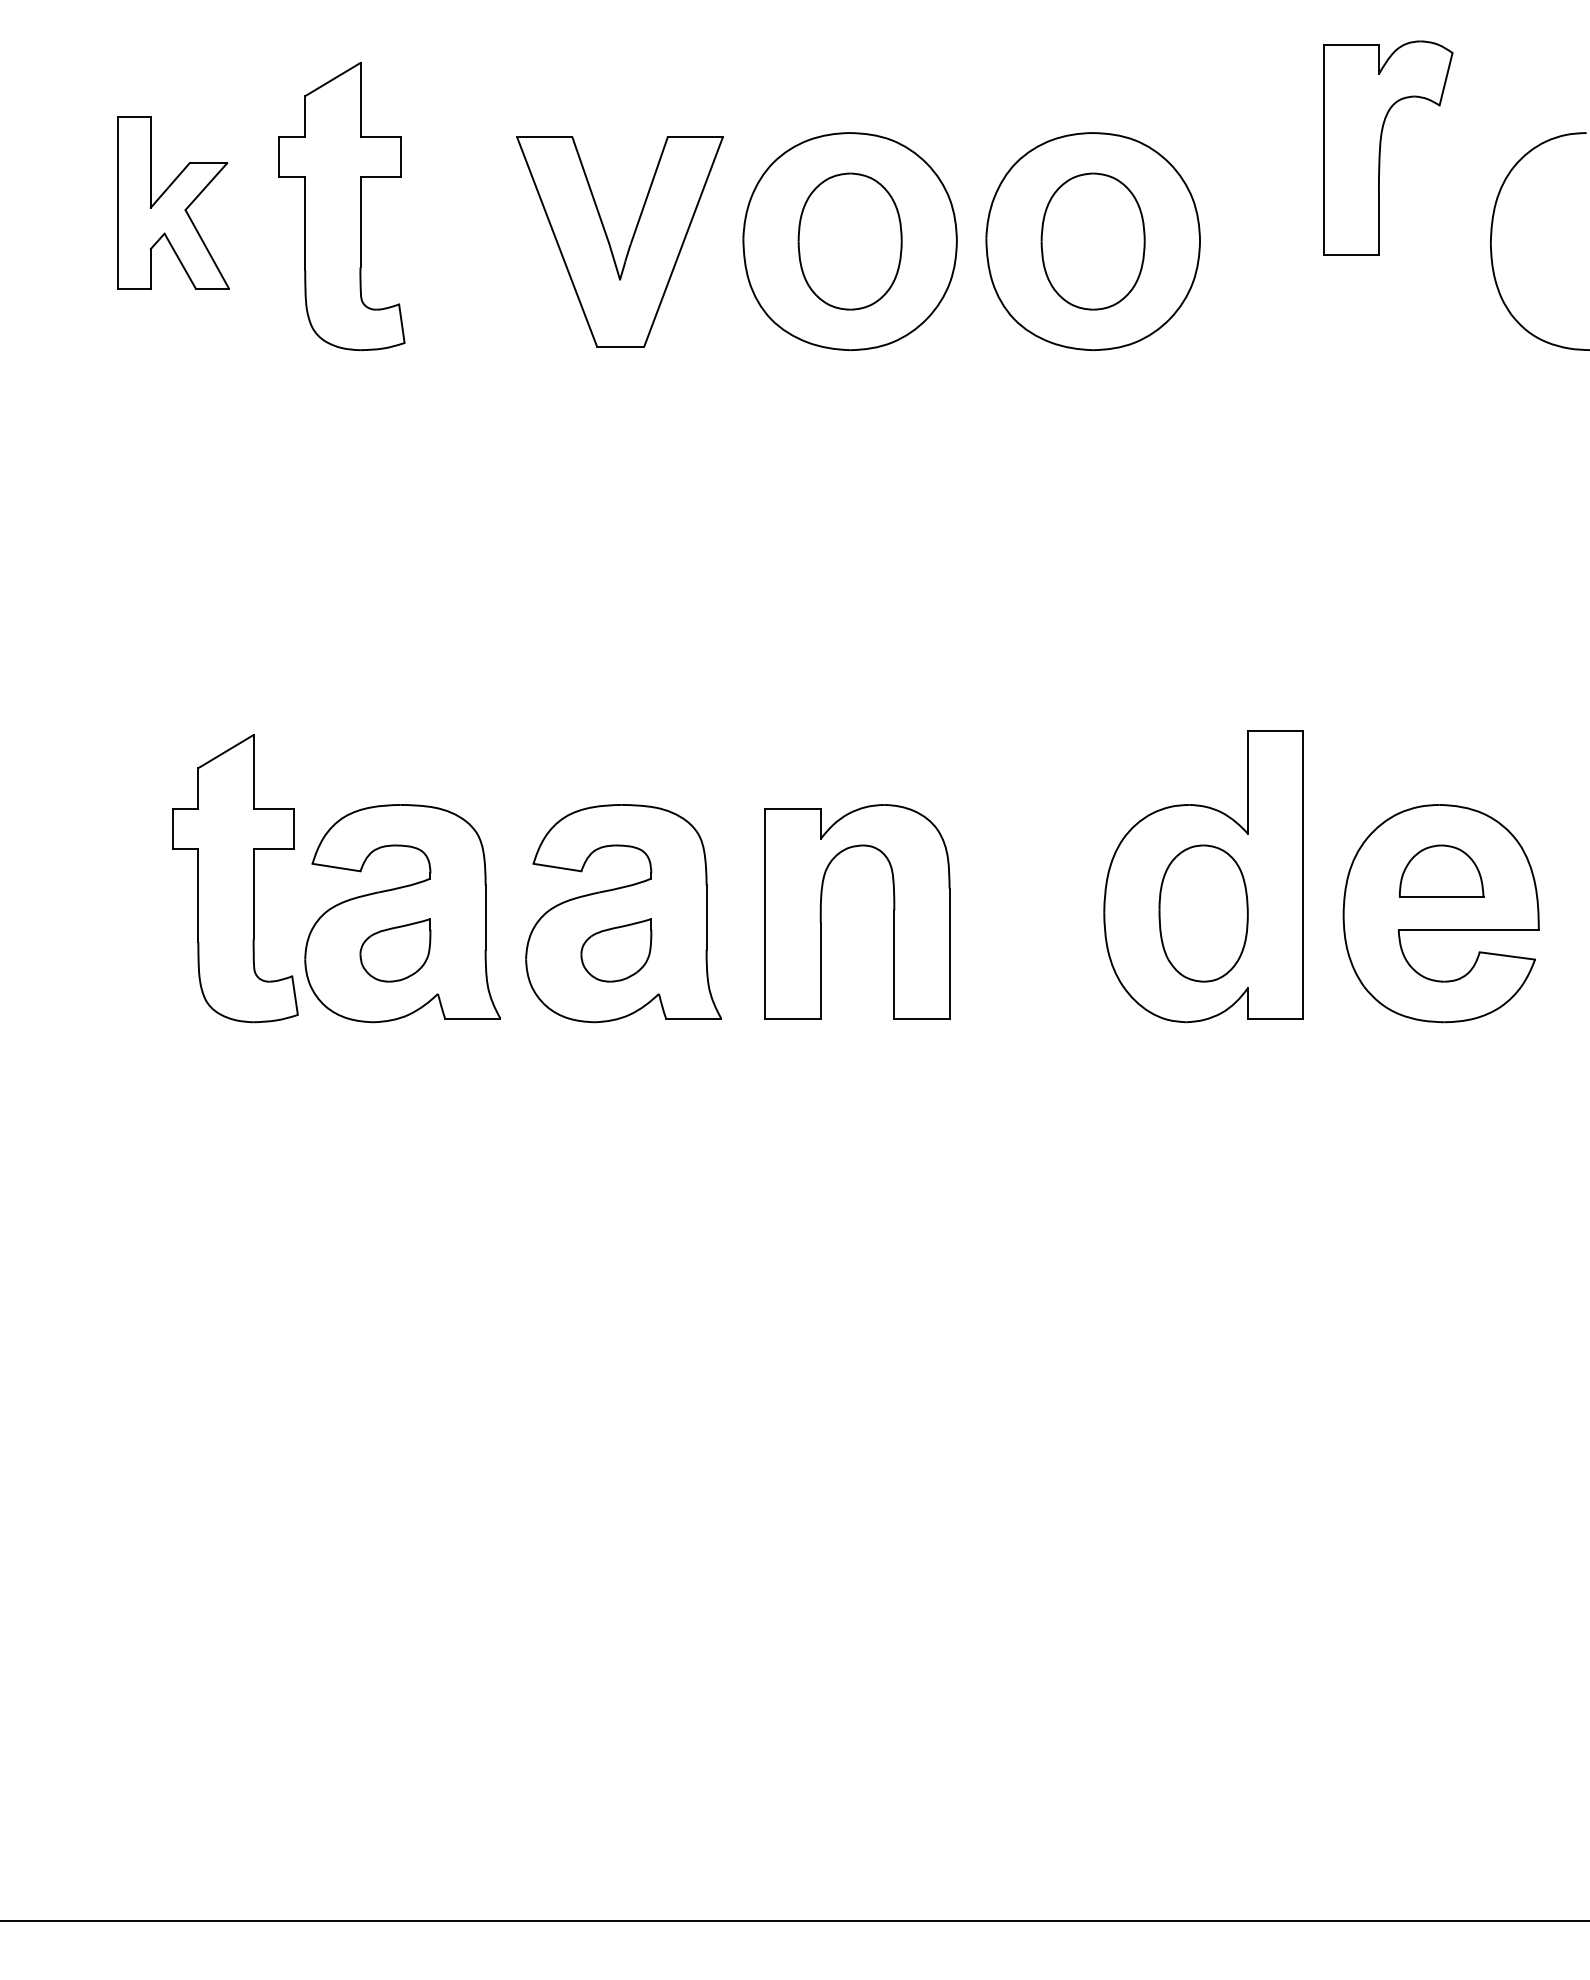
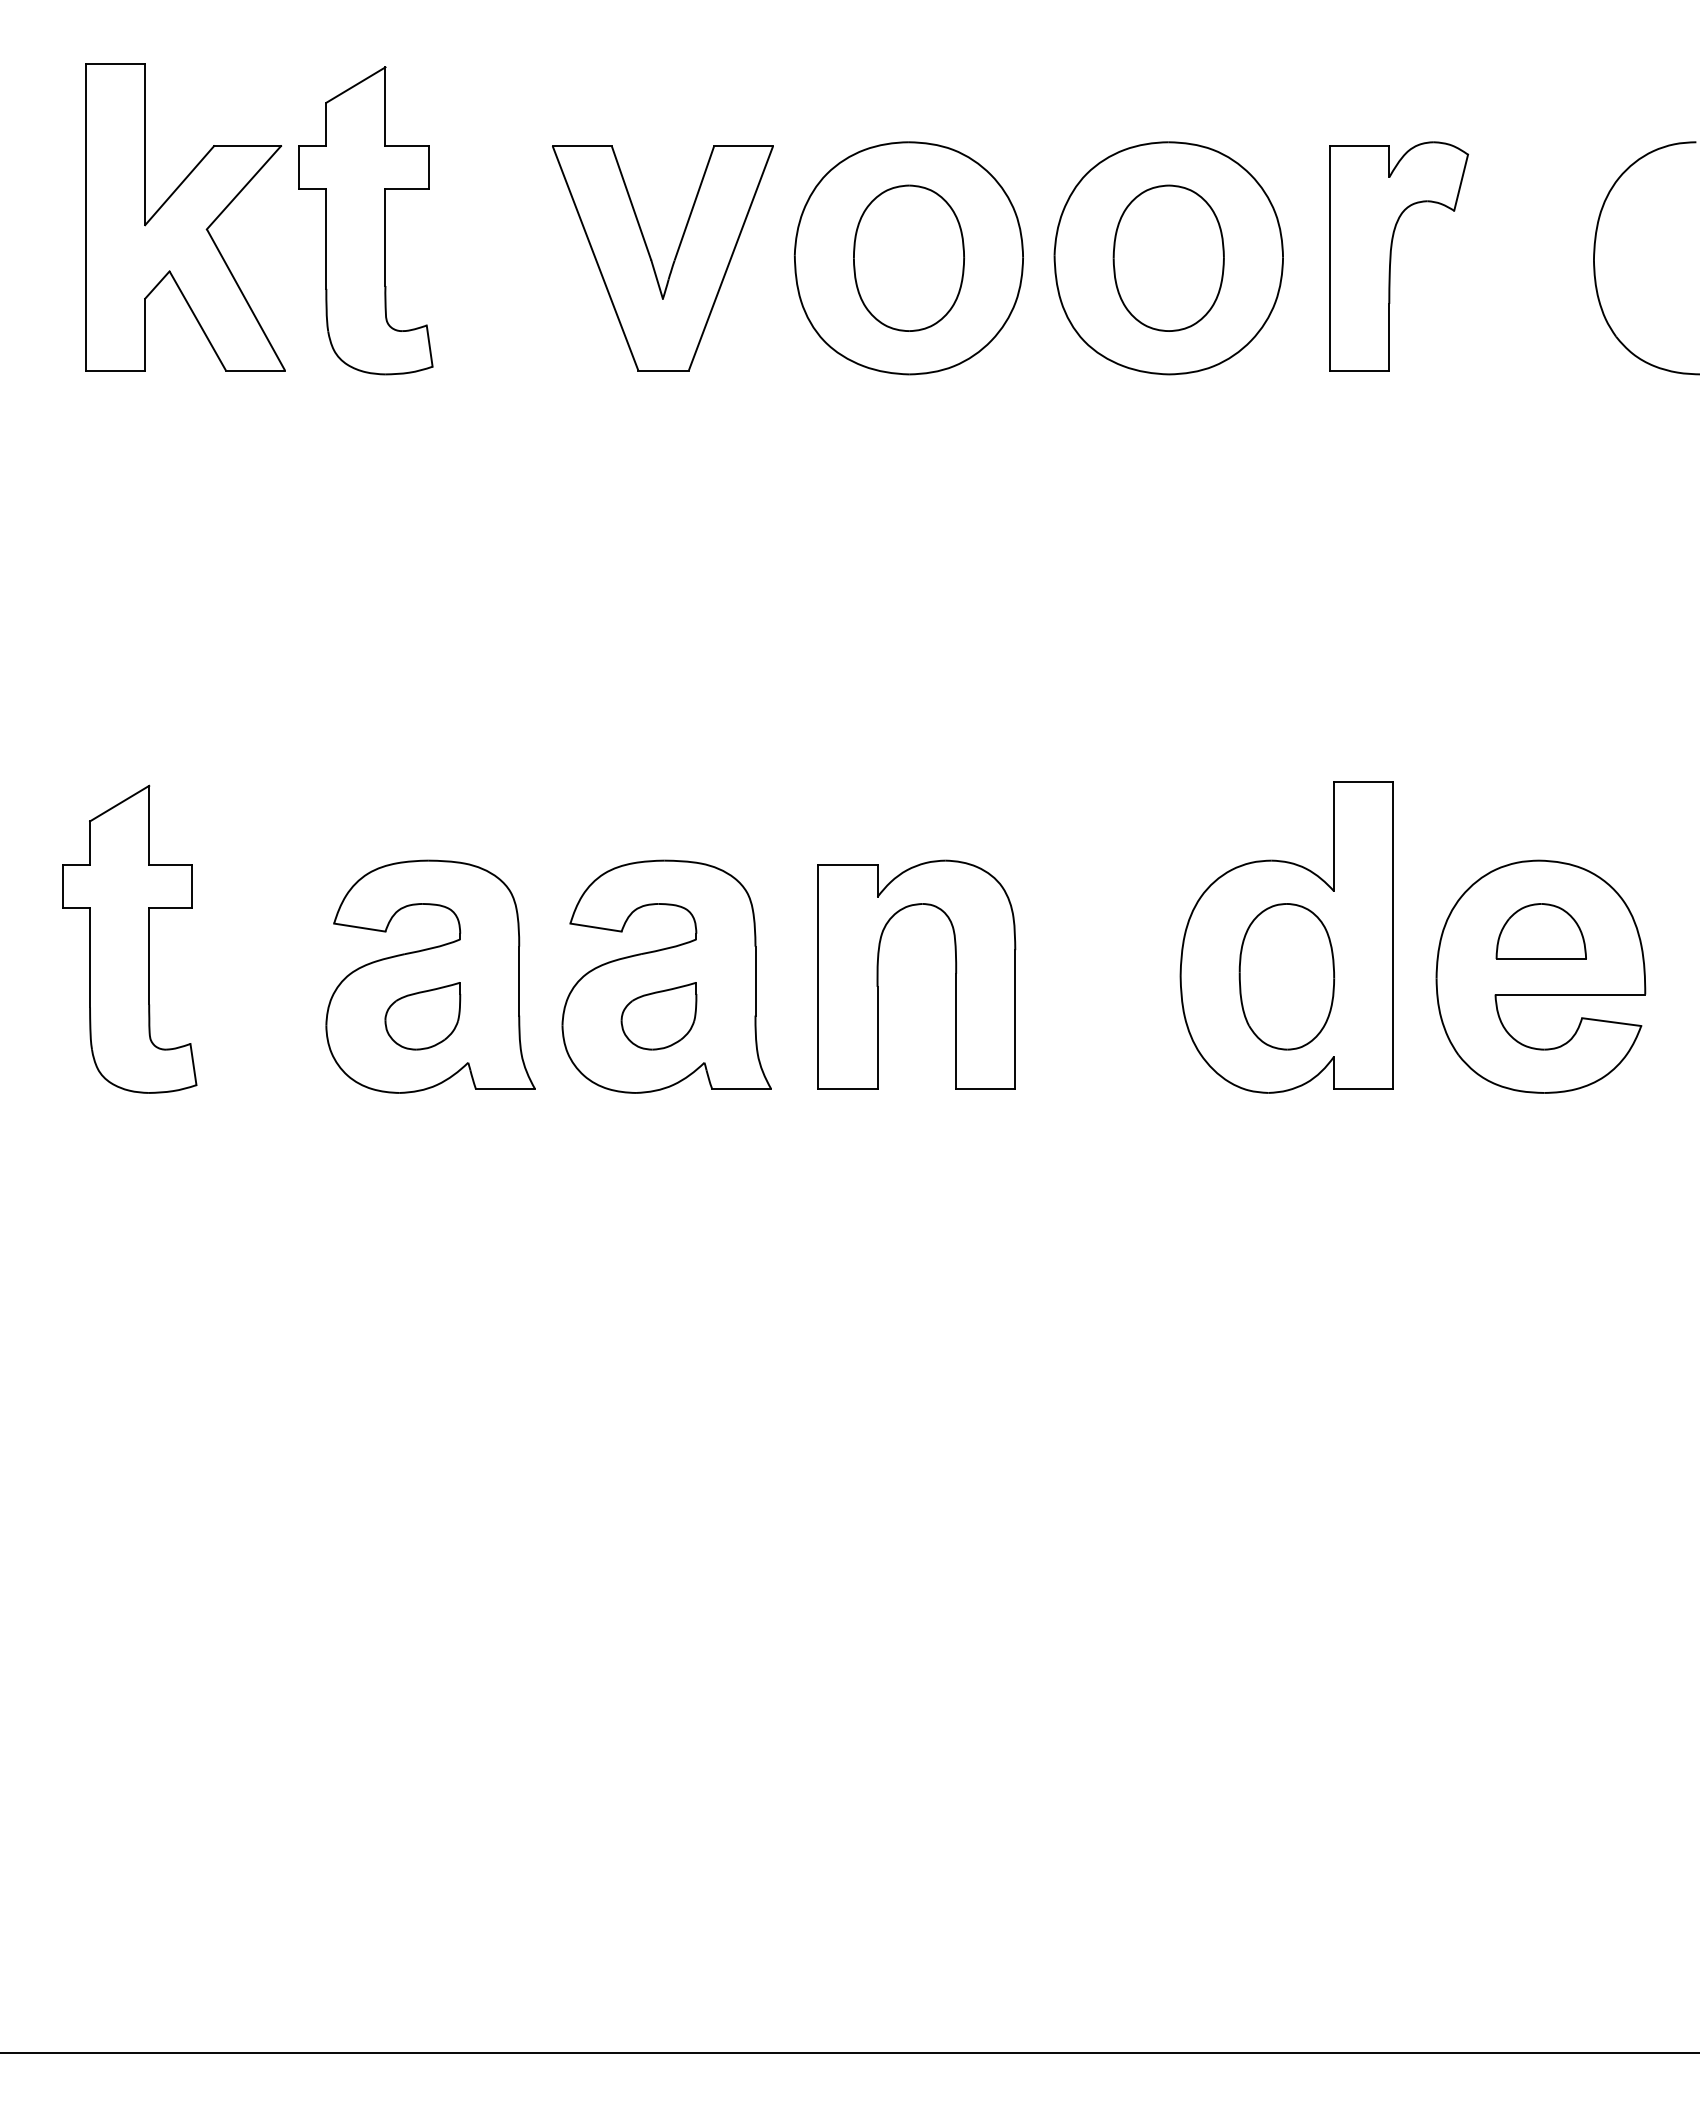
part: (1380, 148) -> (1391, 256), moved
part: (173, 203) -> (185, 217), size x1.67
part: (235, 877) -> (129, 938), moved

